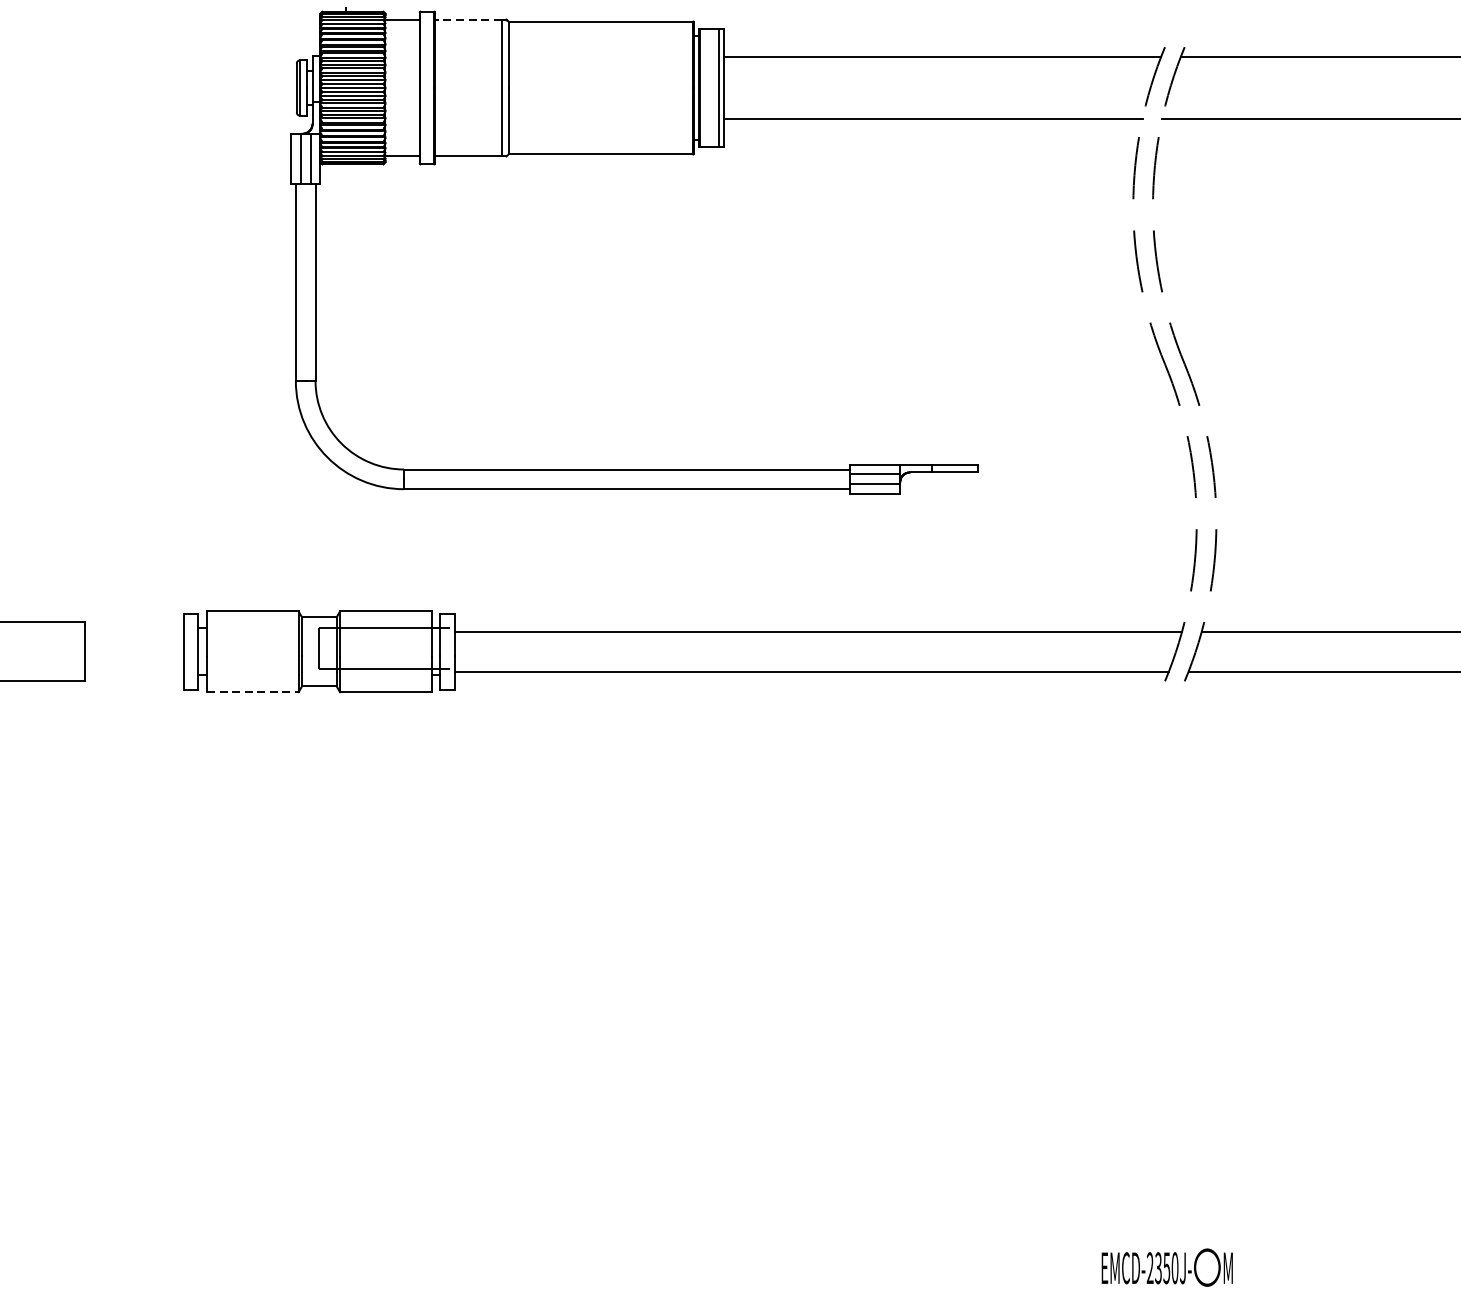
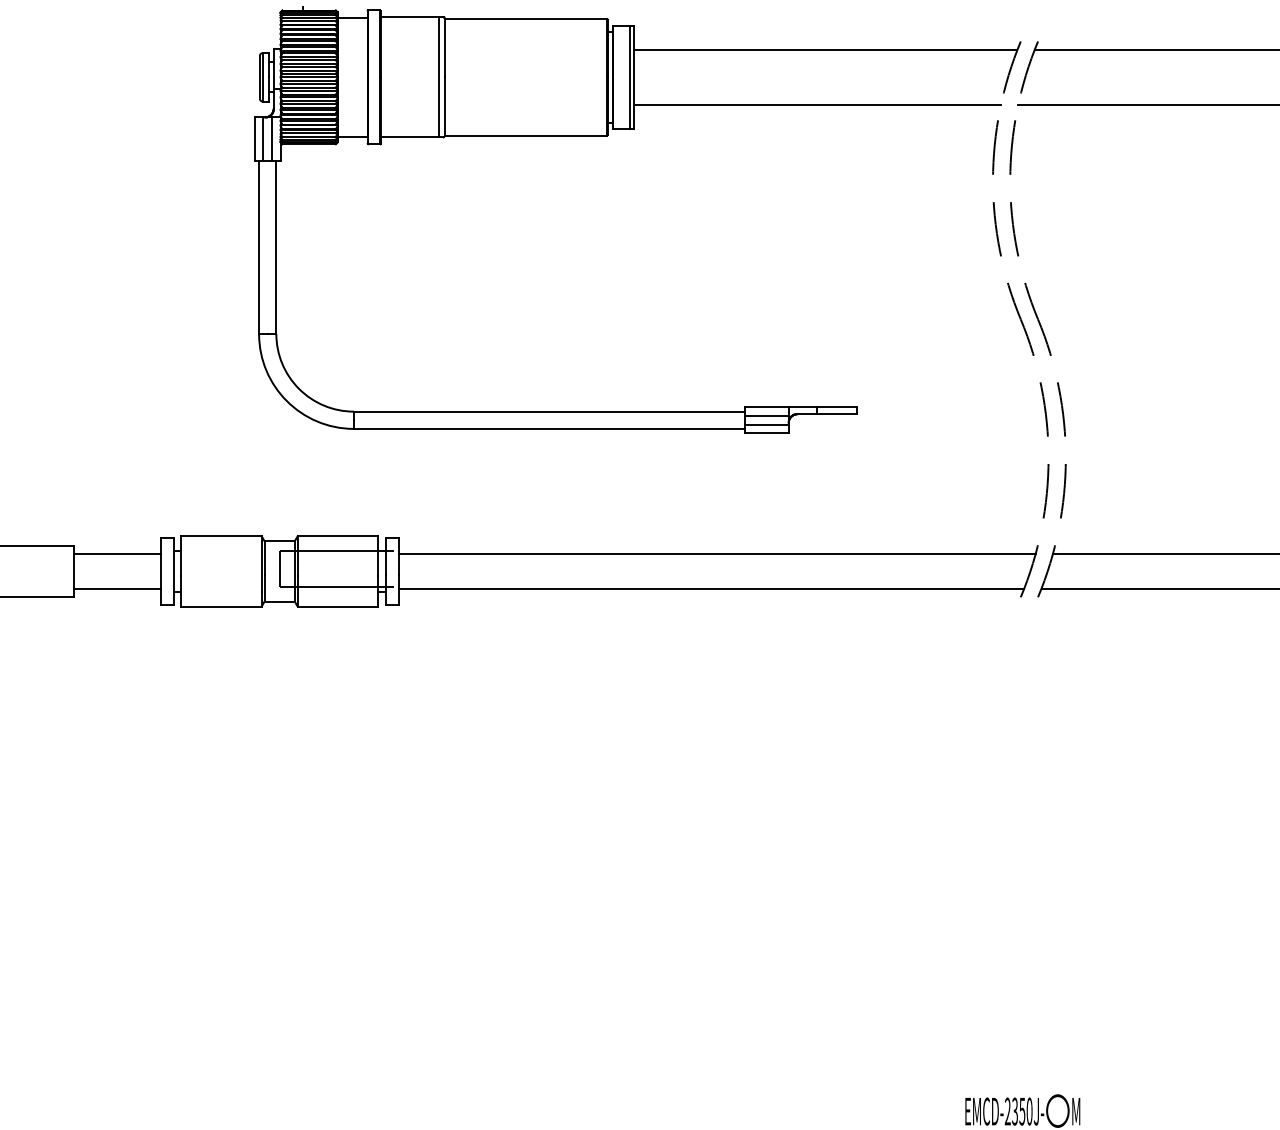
line: (467, 19) -> (409, 17), dashed -> solid
line: (134, 632) -> (117, 554), added
line: (134, 671) -> (117, 588), added
line: (252, 691) -> (221, 606), dashed -> solid

